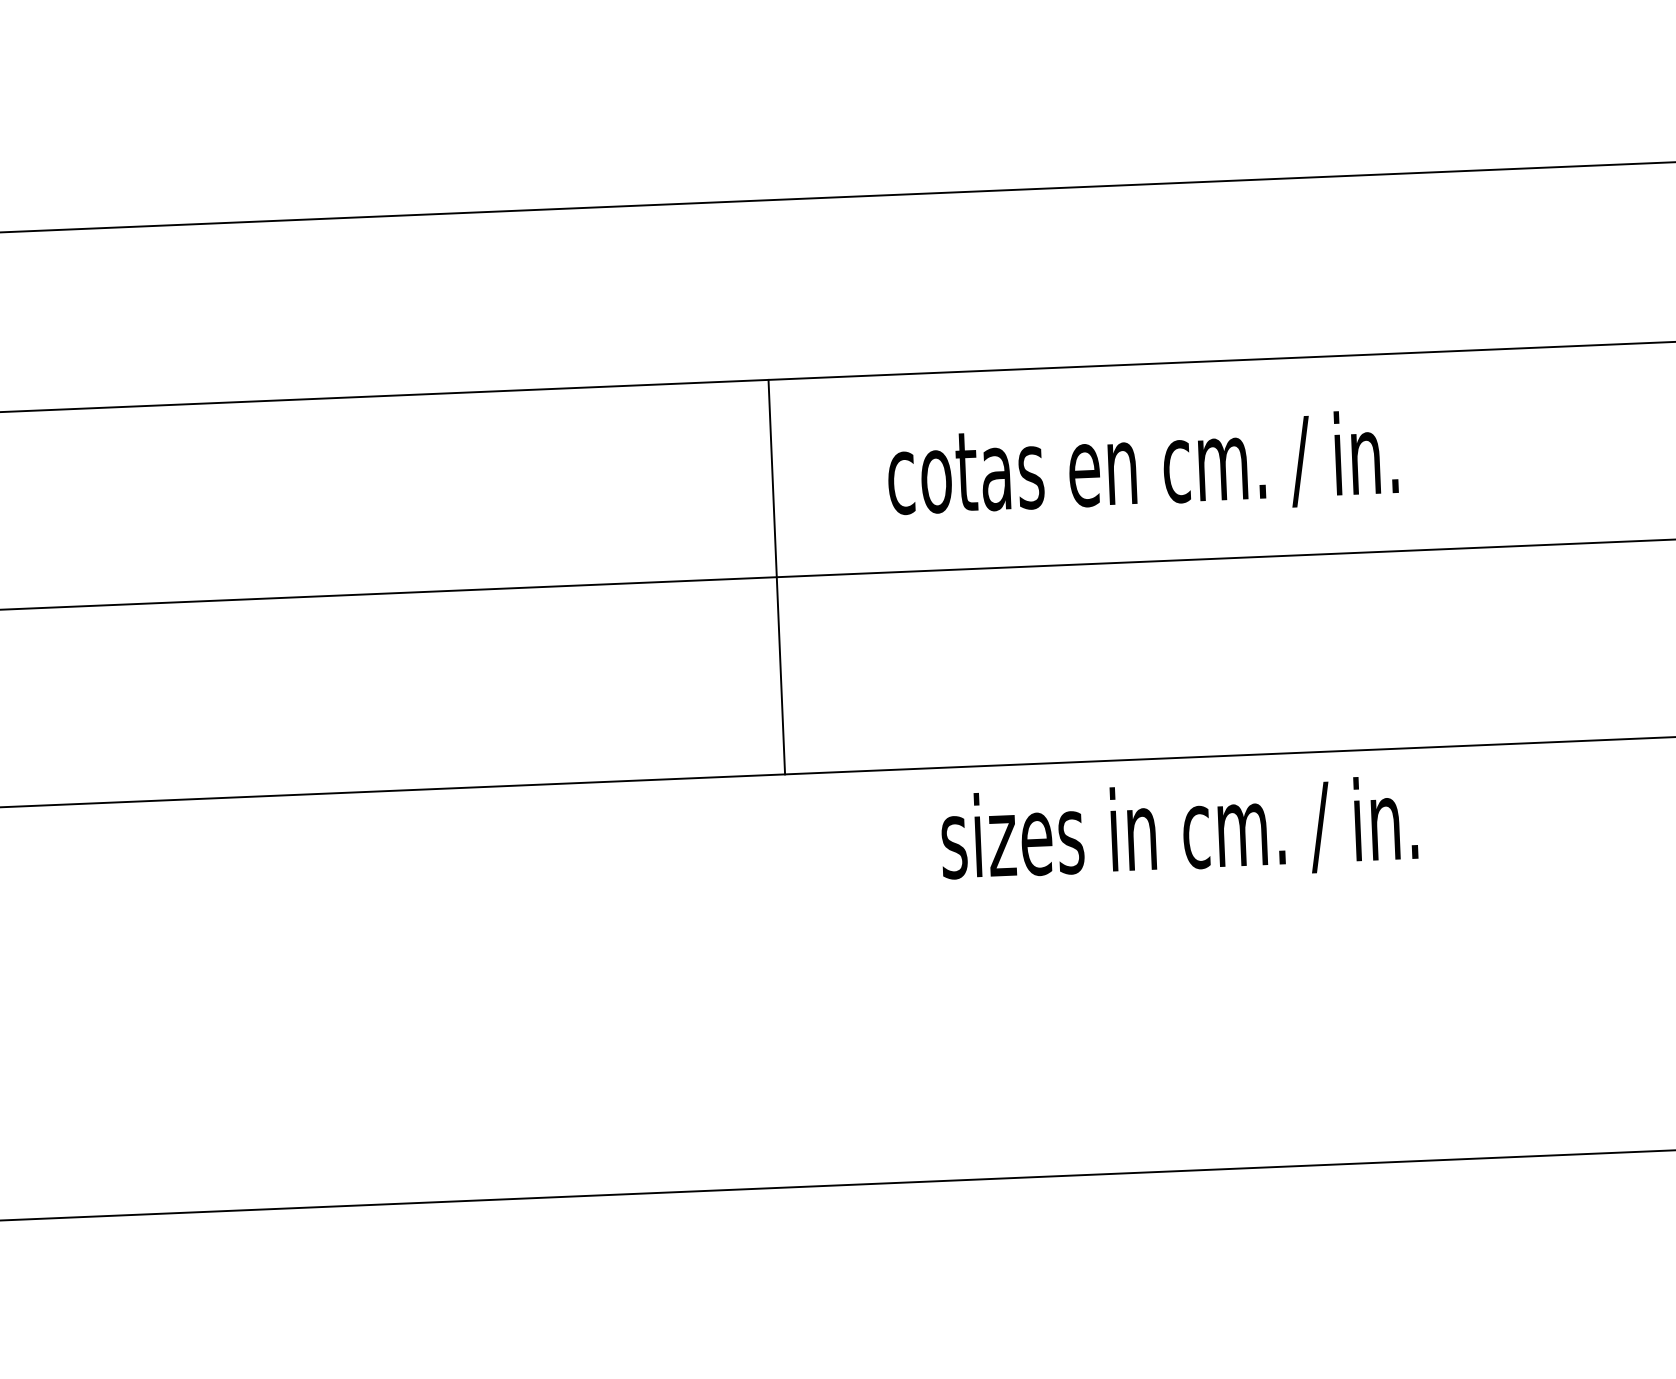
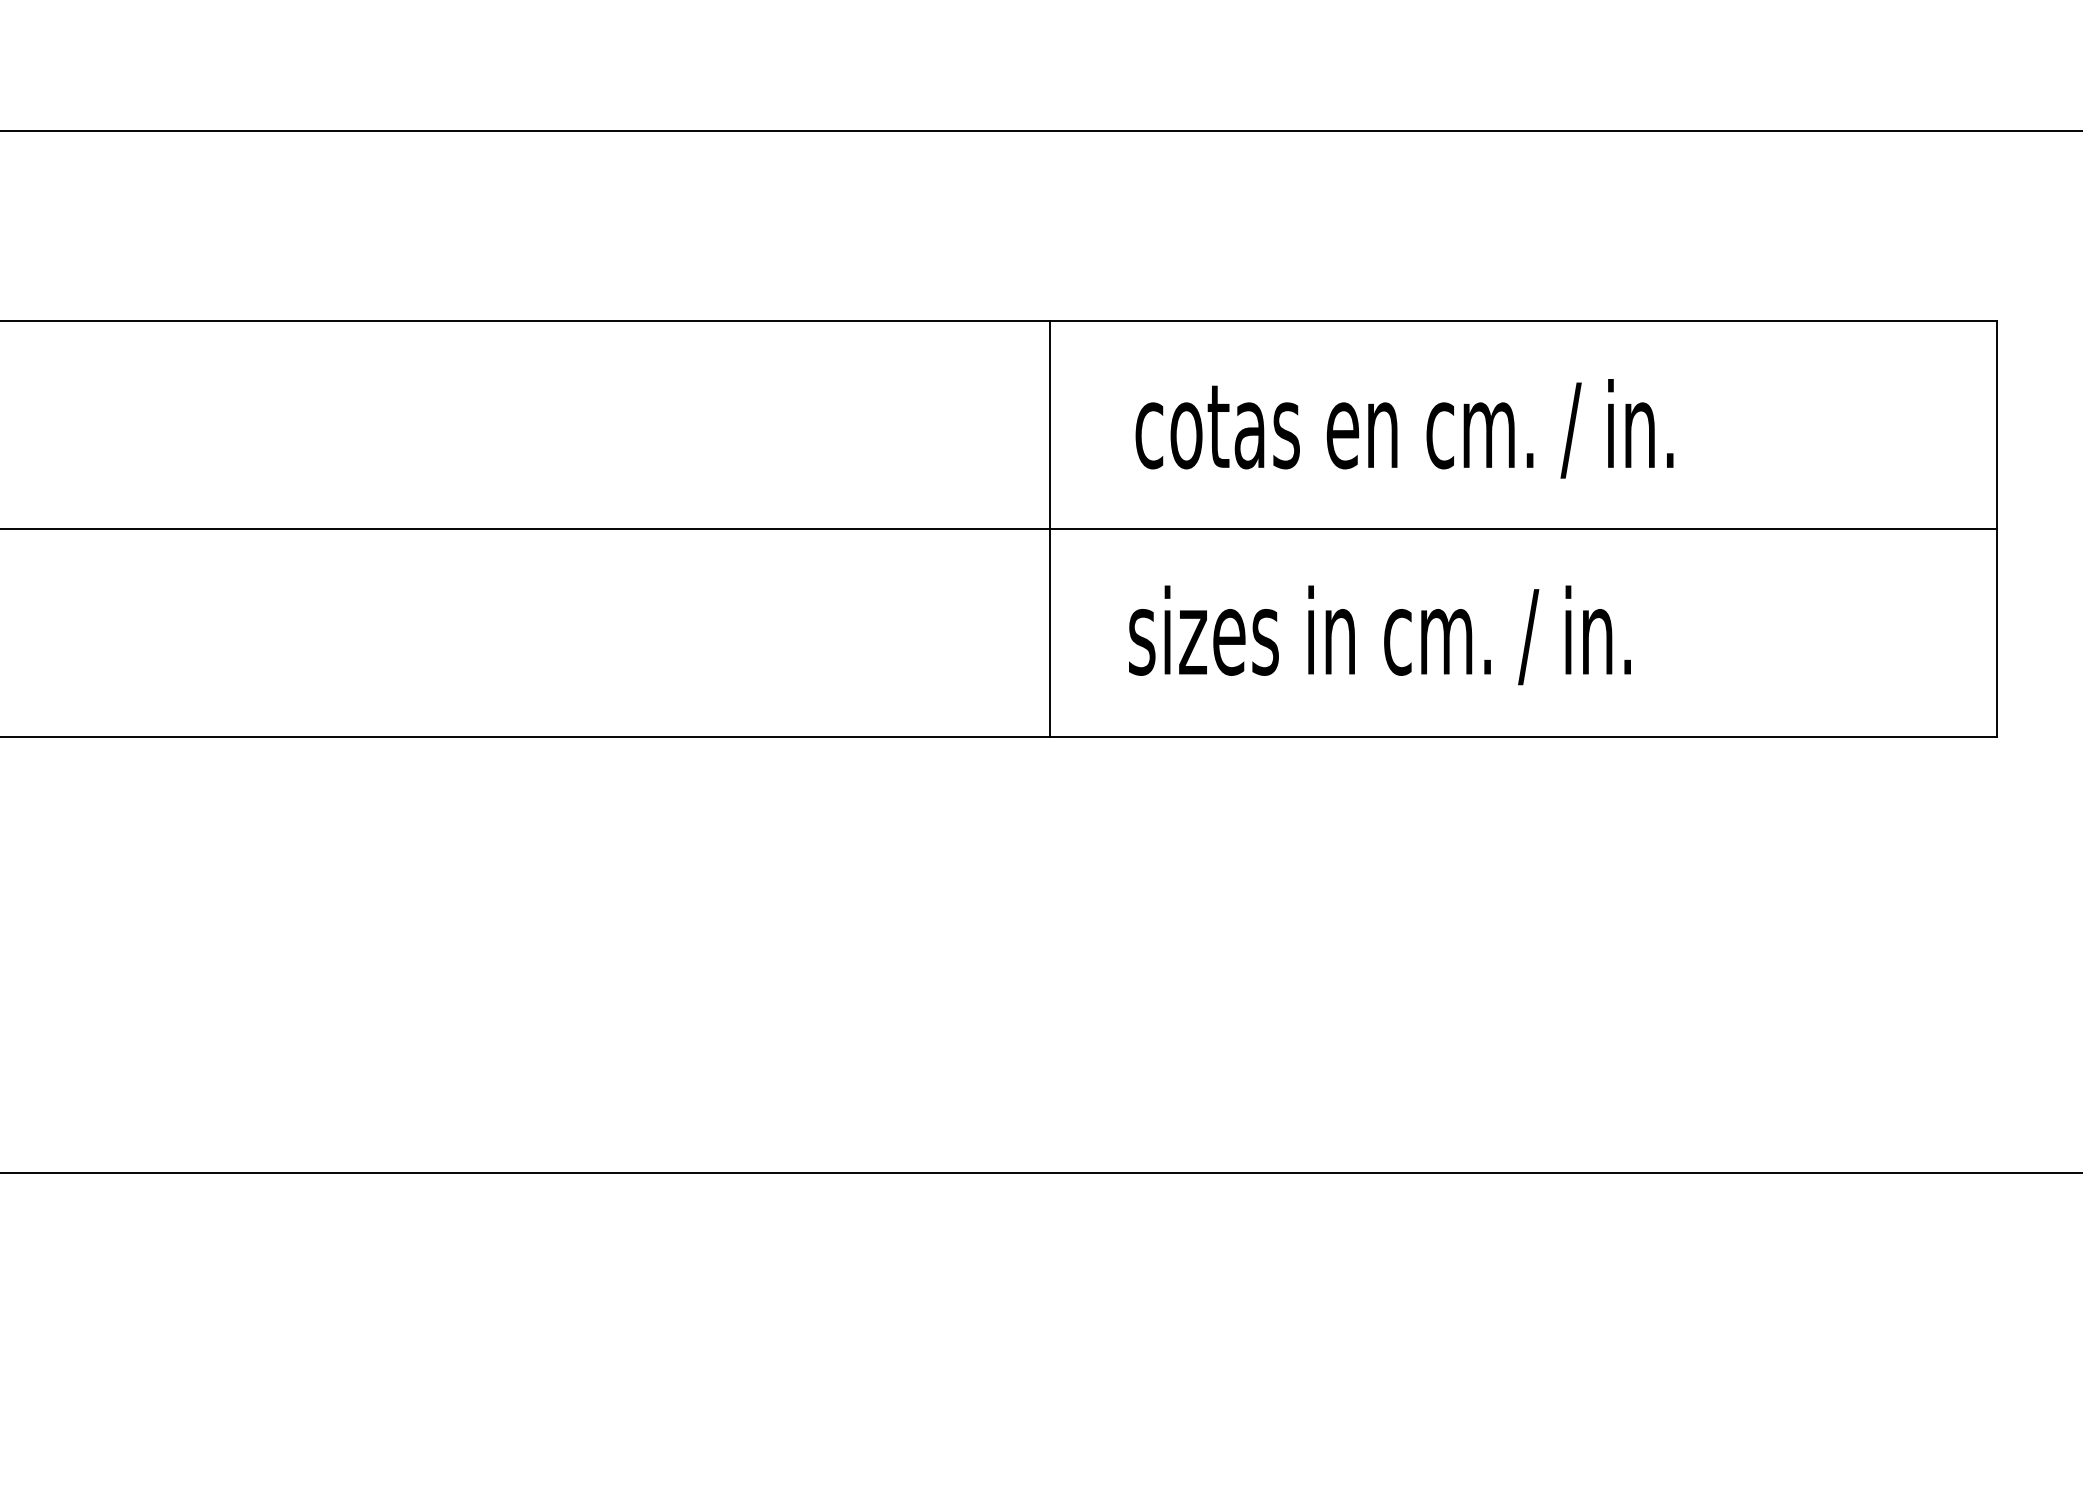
text: (1142, 466) -> (1404, 428), moved
line: (776, 576) -> (1049, 528), moved
text: (1178, 831) -> (1379, 635), moved

